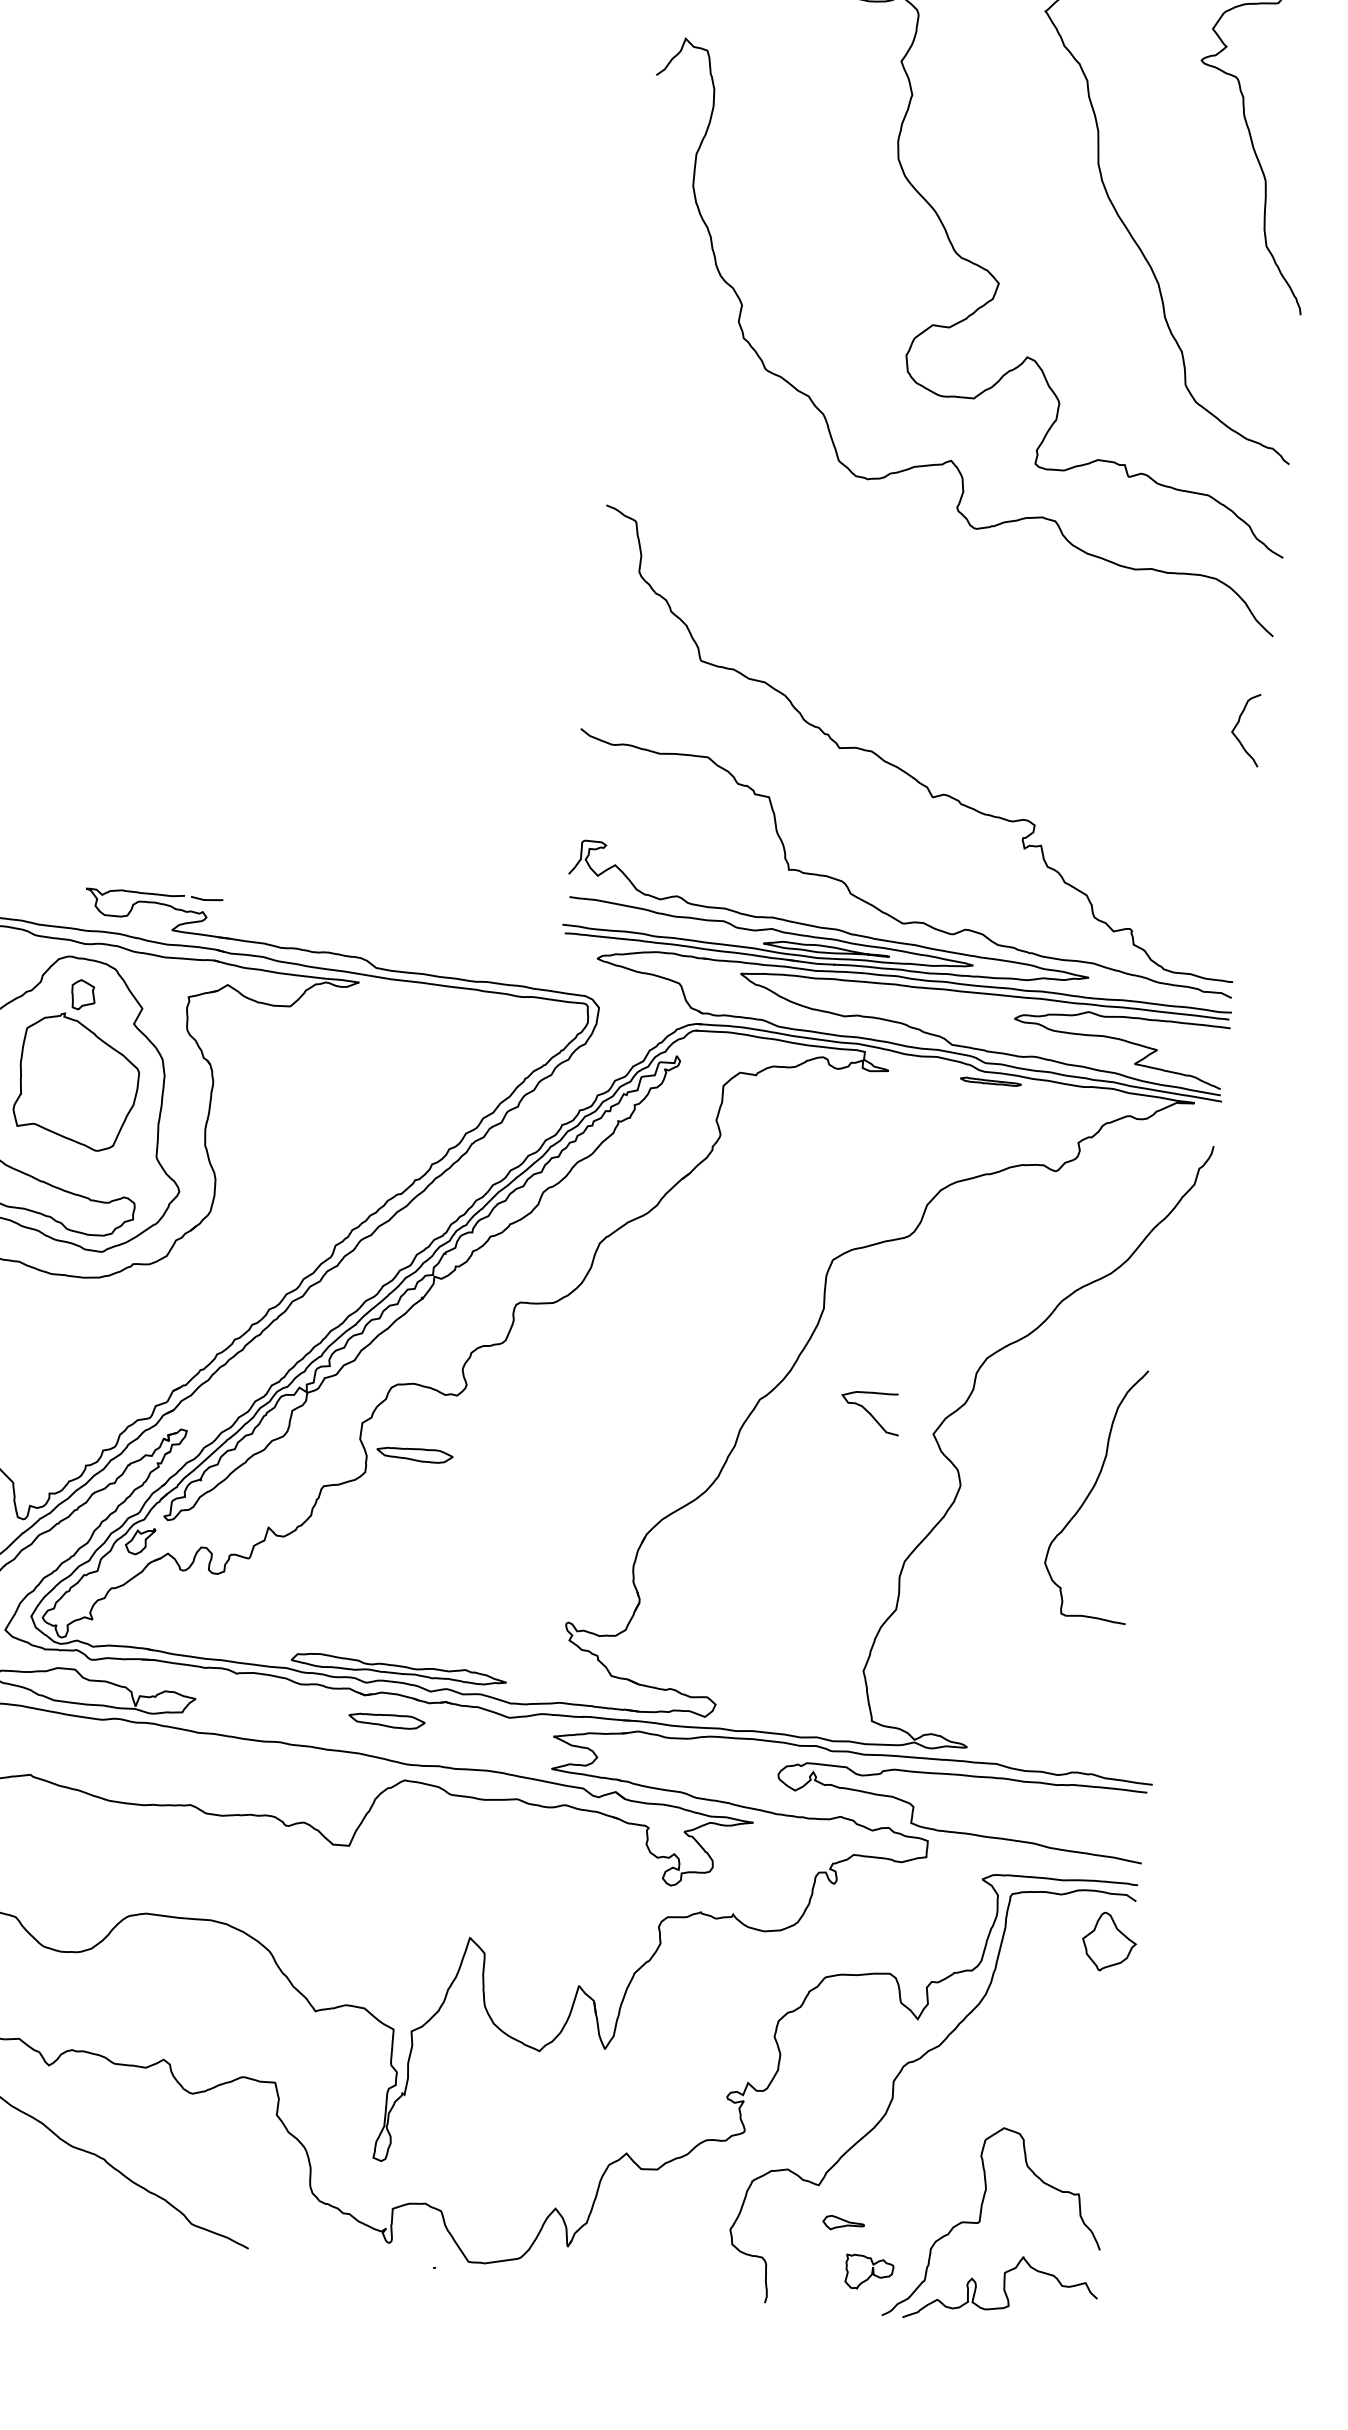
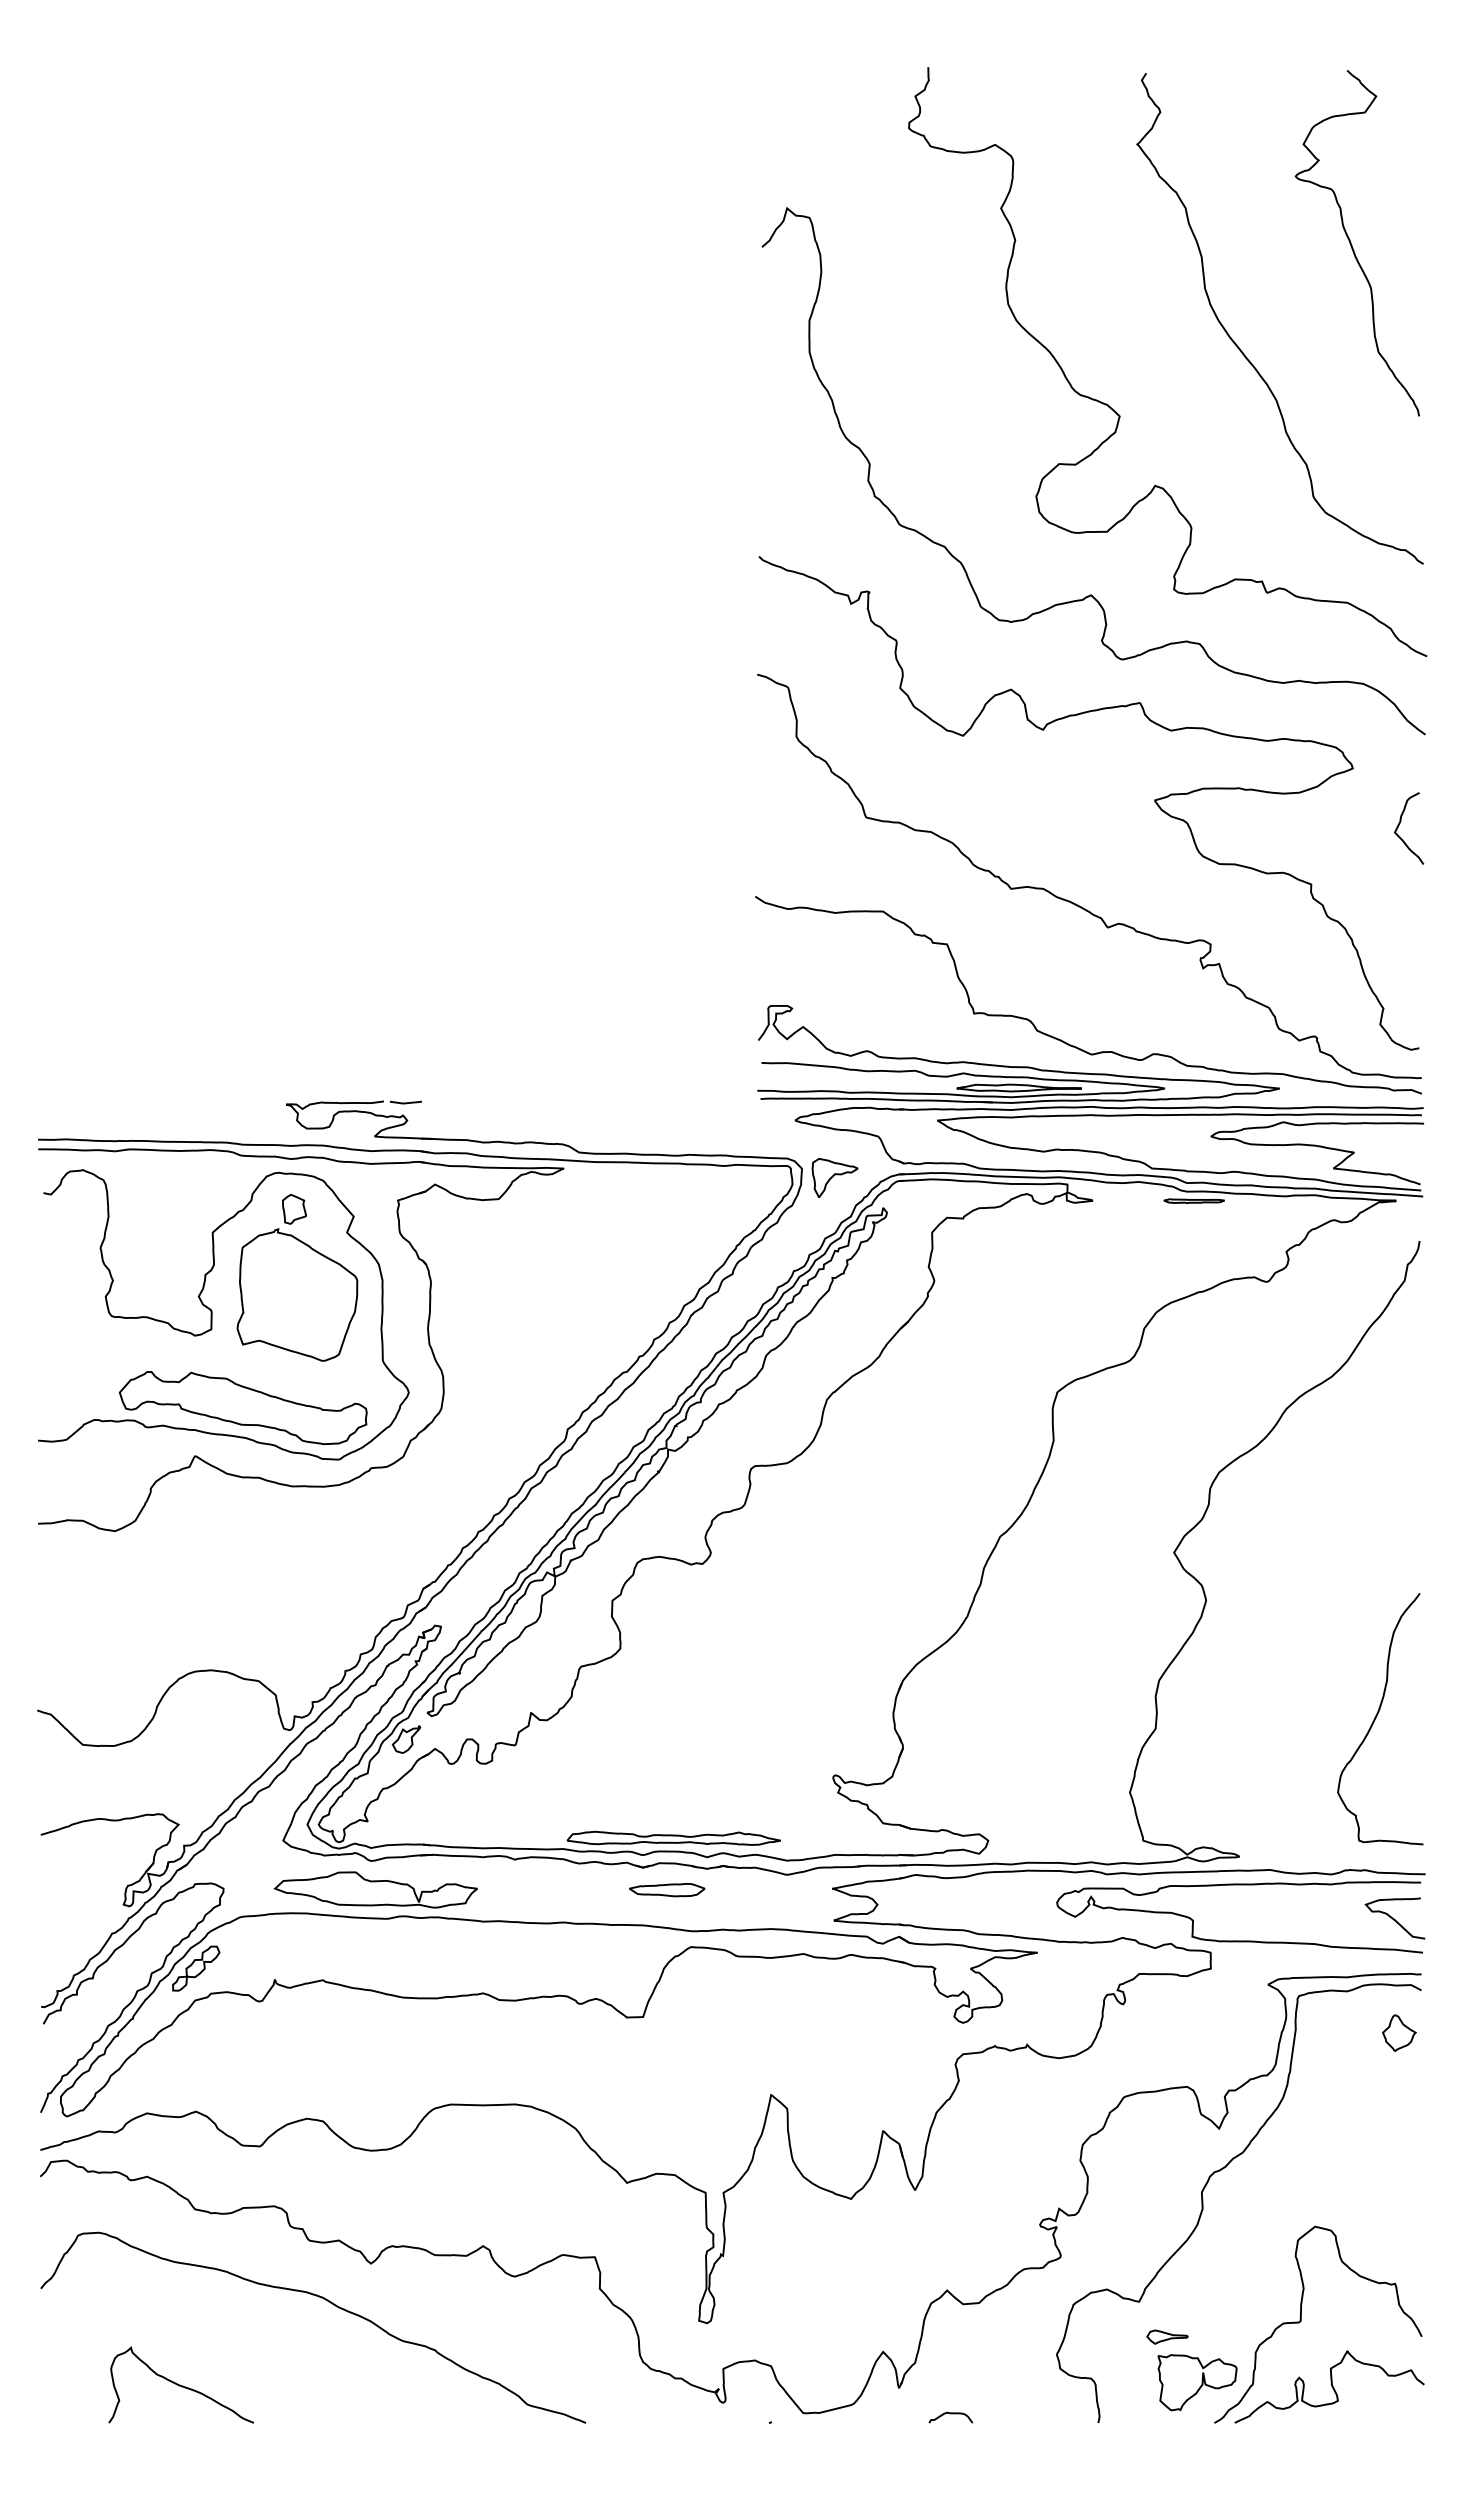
curve: (993, 676) -> (1154, 802), added
part: (630, 1020) -> (834, 1177), added
curve: (869, 1412) -> (1394, 1918), moved
part: (415, 1454) -> (667, 1626), removed
curve: (1091, 1492) -> (1376, 1718), moved
part: (1109, 1941) -> (1399, 2032), size x0.62
part: (869, 2272) -> (1197, 2382), size x1.67
curve: (616, 2278) -> (950, 2414), added

